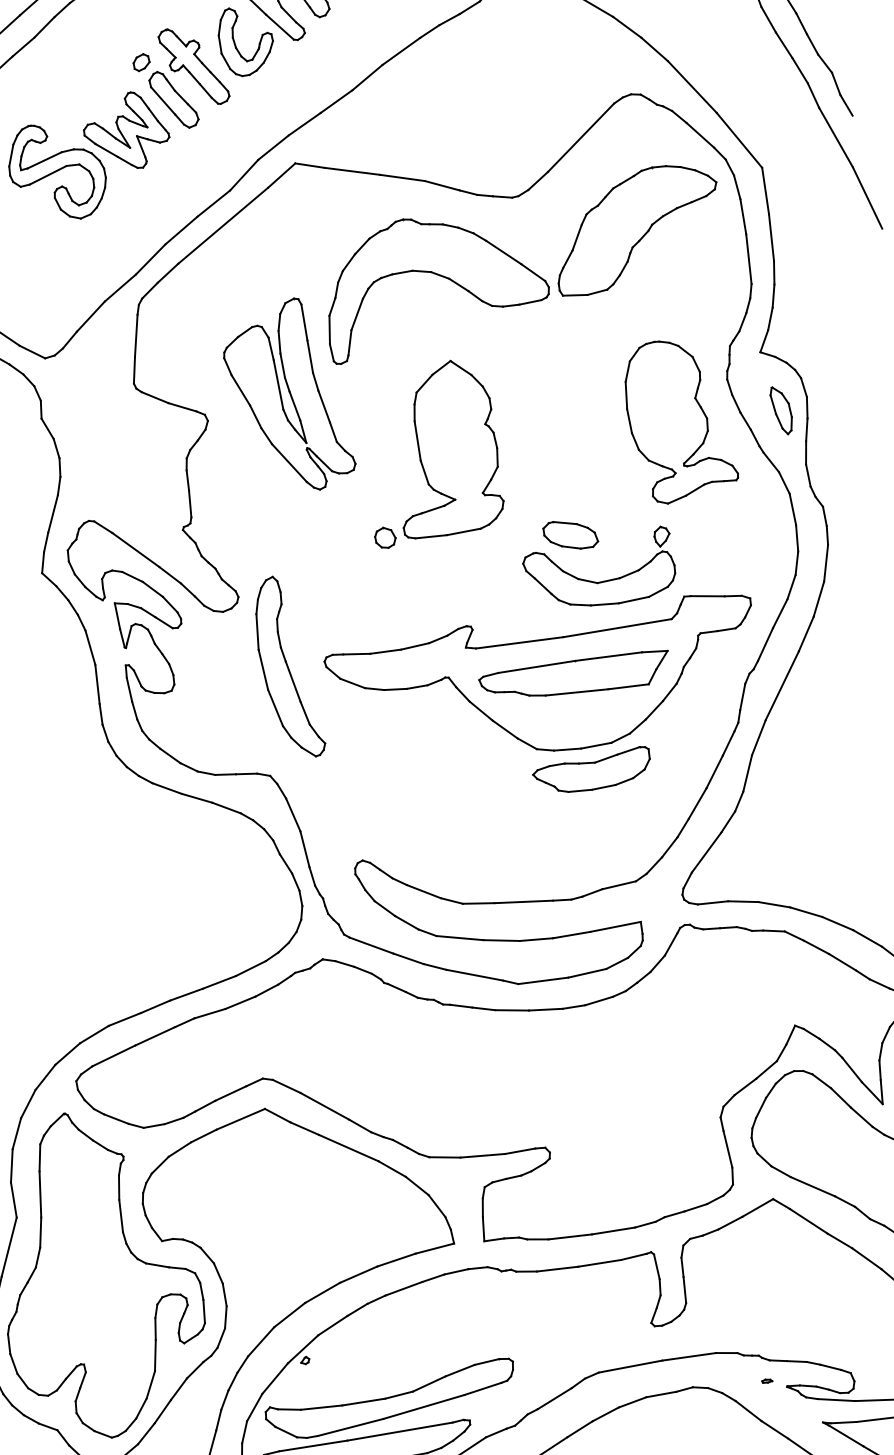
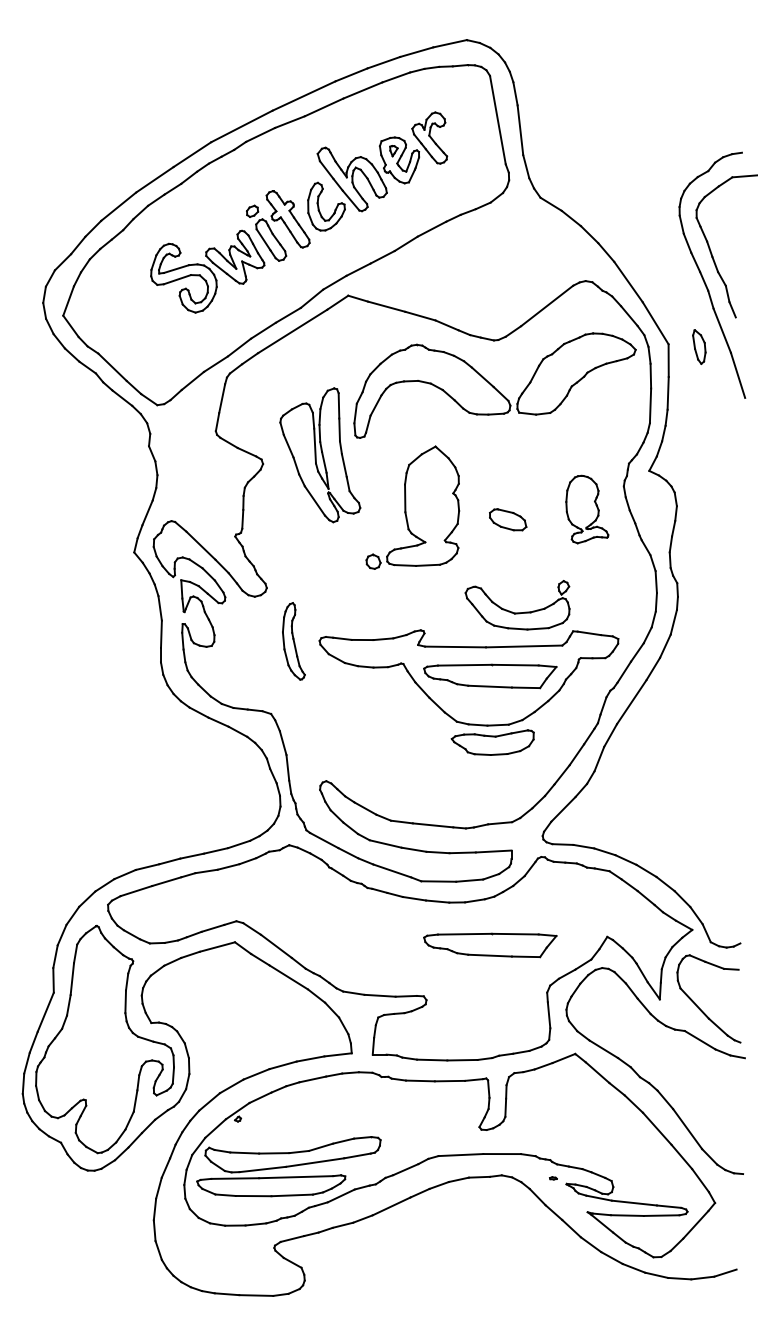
part: (781, 409) -> (699, 346), moved
part: (680, 419) -> (587, 509), size x0.6
part: (571, 534) -> (508, 519), moved
part: (287, 667) -> (293, 641), size x0.6
part: (630, 1061) -> (490, 945), added

